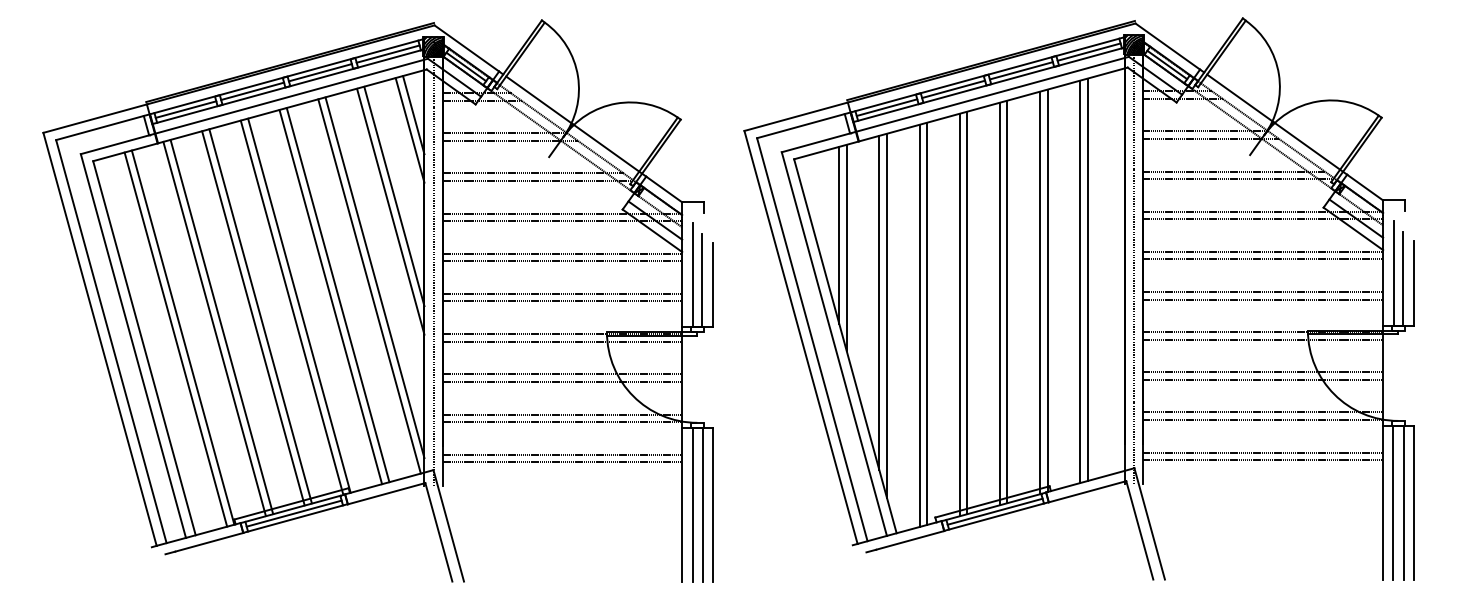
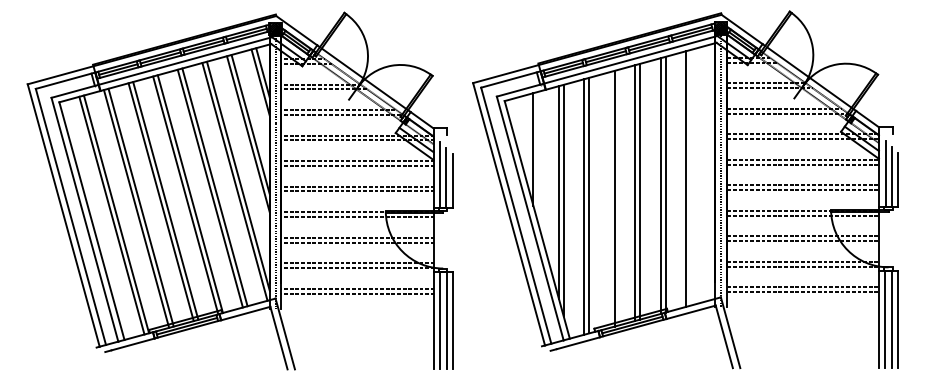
line: (847, 246) -> (538, 156), removed
line: (1088, 279) -> (691, 177), removed
line: (959, 314) -> (609, 199), removed

